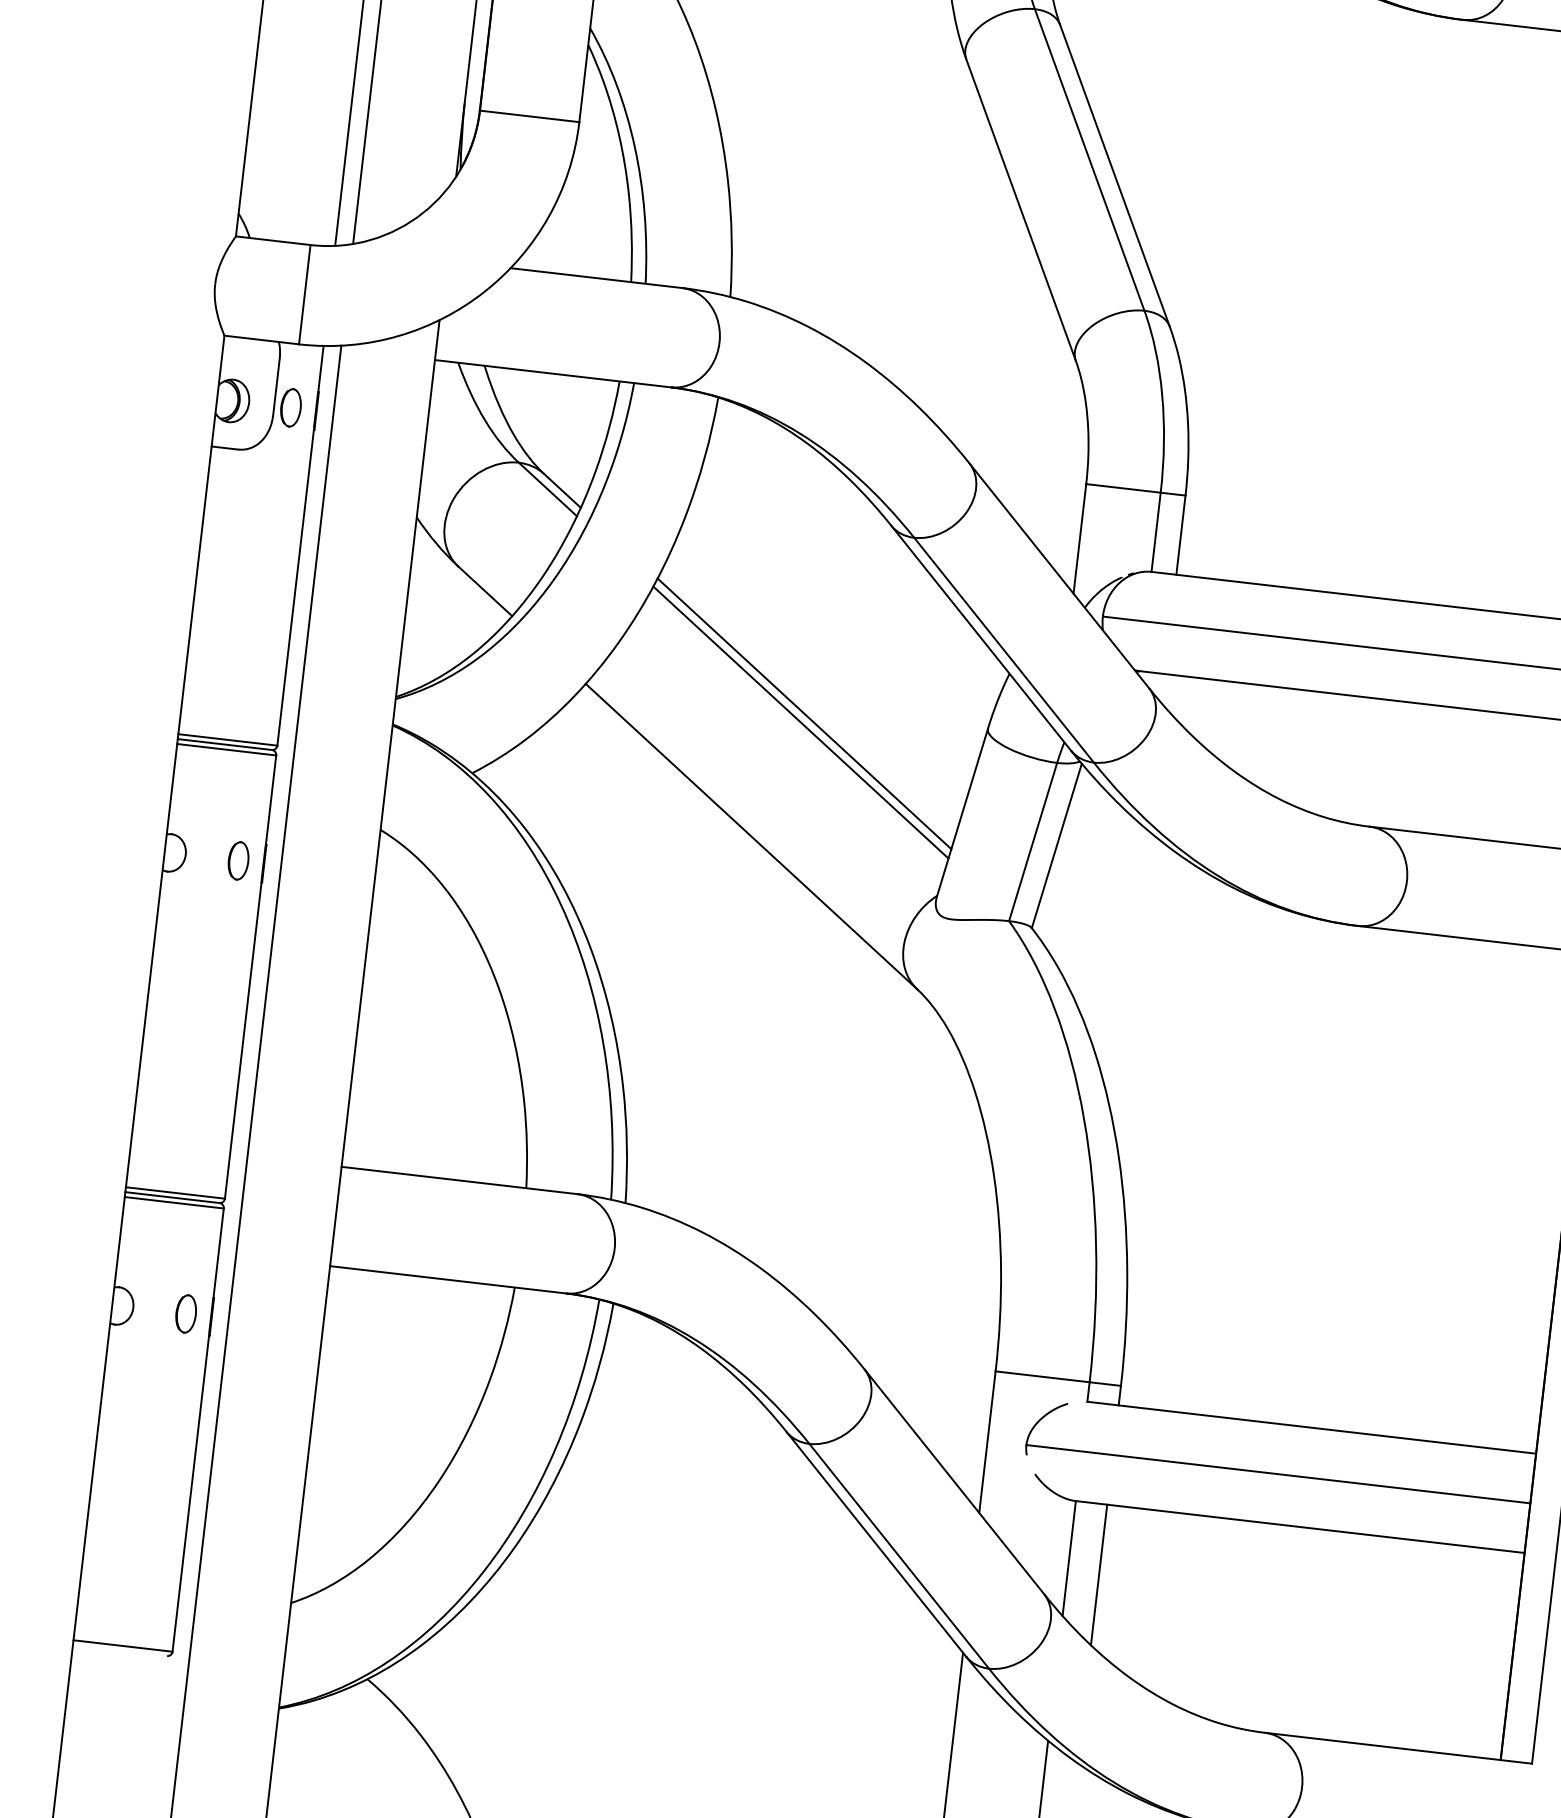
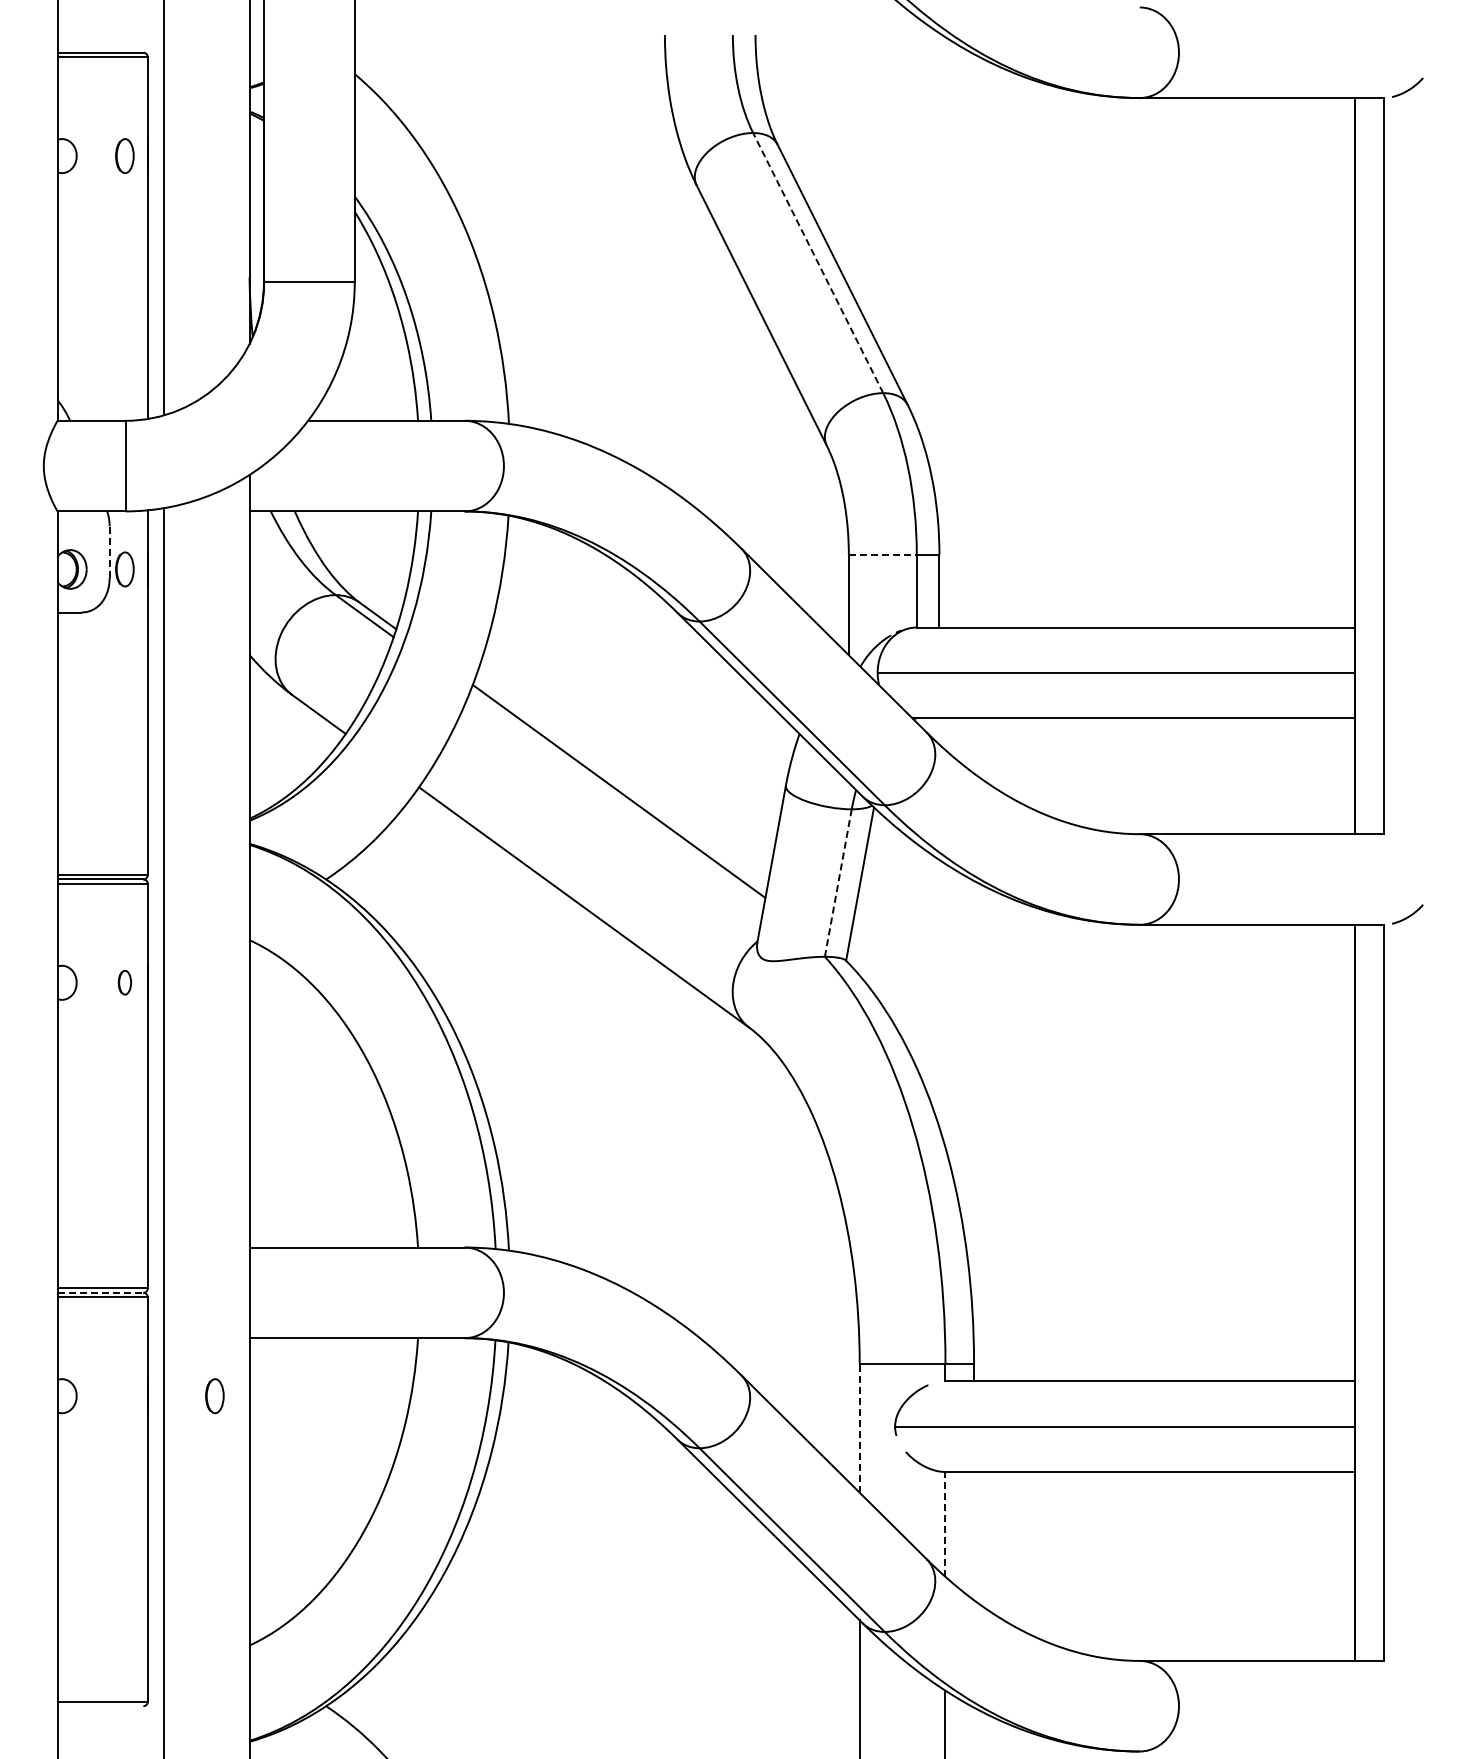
line: (1088, 159) -> (817, 262), solid -> dashed
line: (276, 387) -> (109, 552), solid -> dashed
line: (1123, 488) -> (882, 555), solid -> dashed
line: (800, 722) -> (616, 799), removed
line: (1033, 842) -> (838, 883), solid -> dashed
part: (238, 860) -> (124, 982), size x0.7
line: (172, 1197) -> (100, 1292), solid -> dashed
part: (185, 1314) -> (214, 1396), moved
line: (987, 1442) -> (859, 1428), solid -> dashed
line: (1069, 1557) -> (945, 1523), solid -> dashed
line: (1099, 1574) -> (974, 1535), removed

